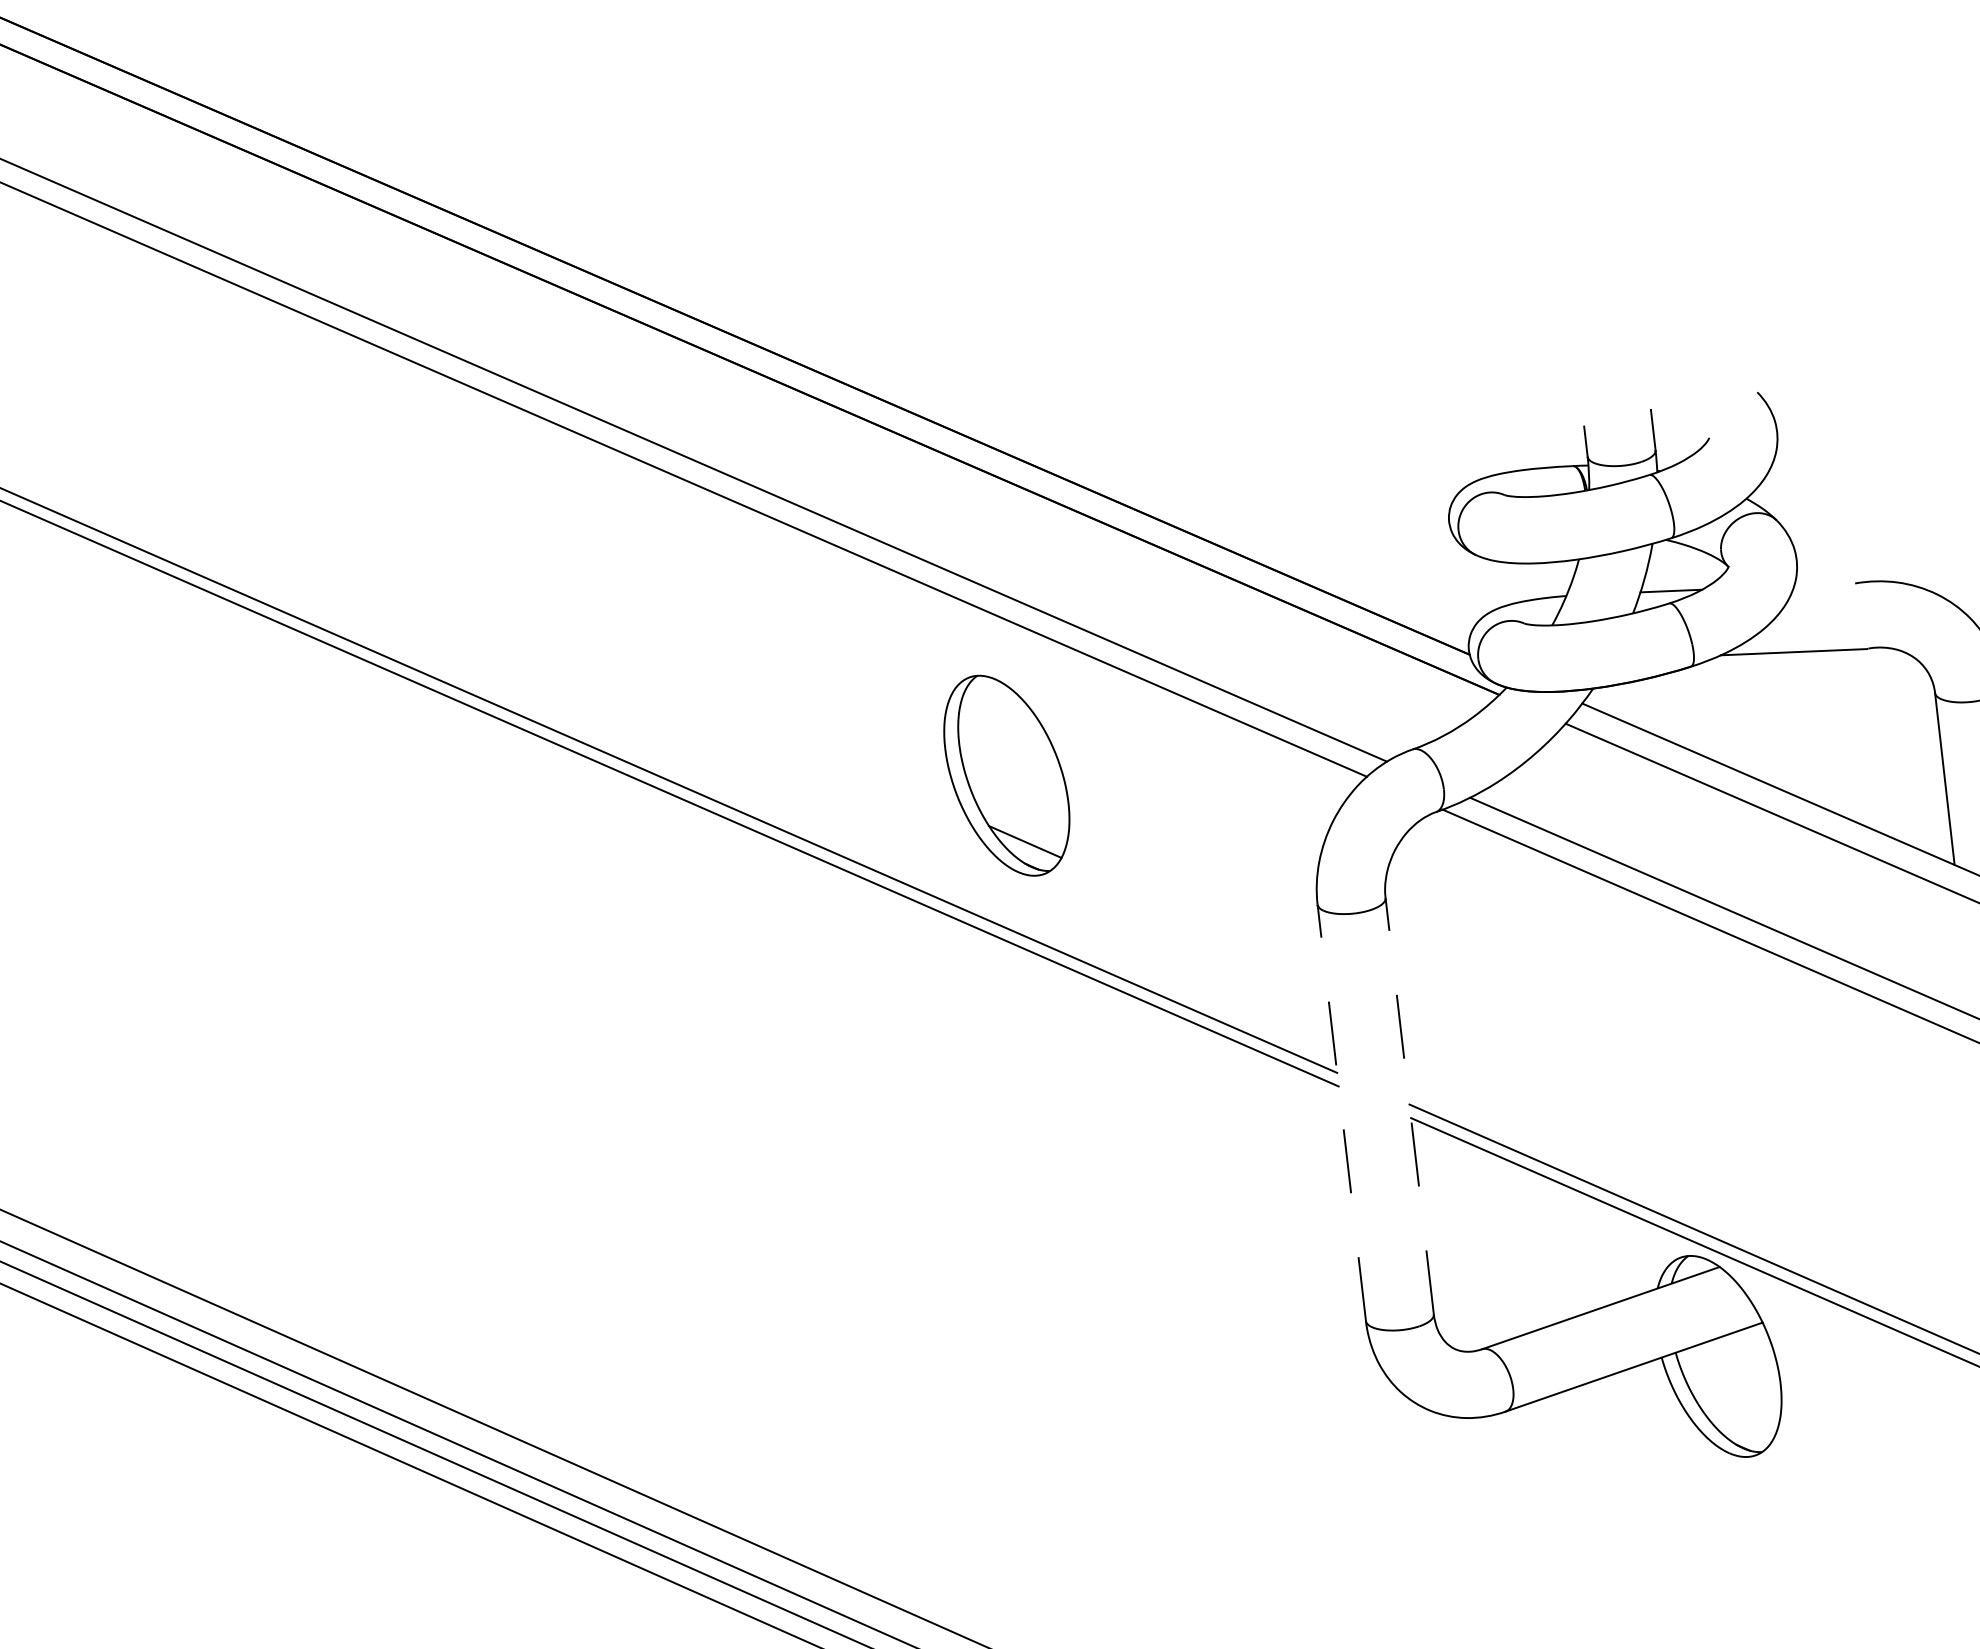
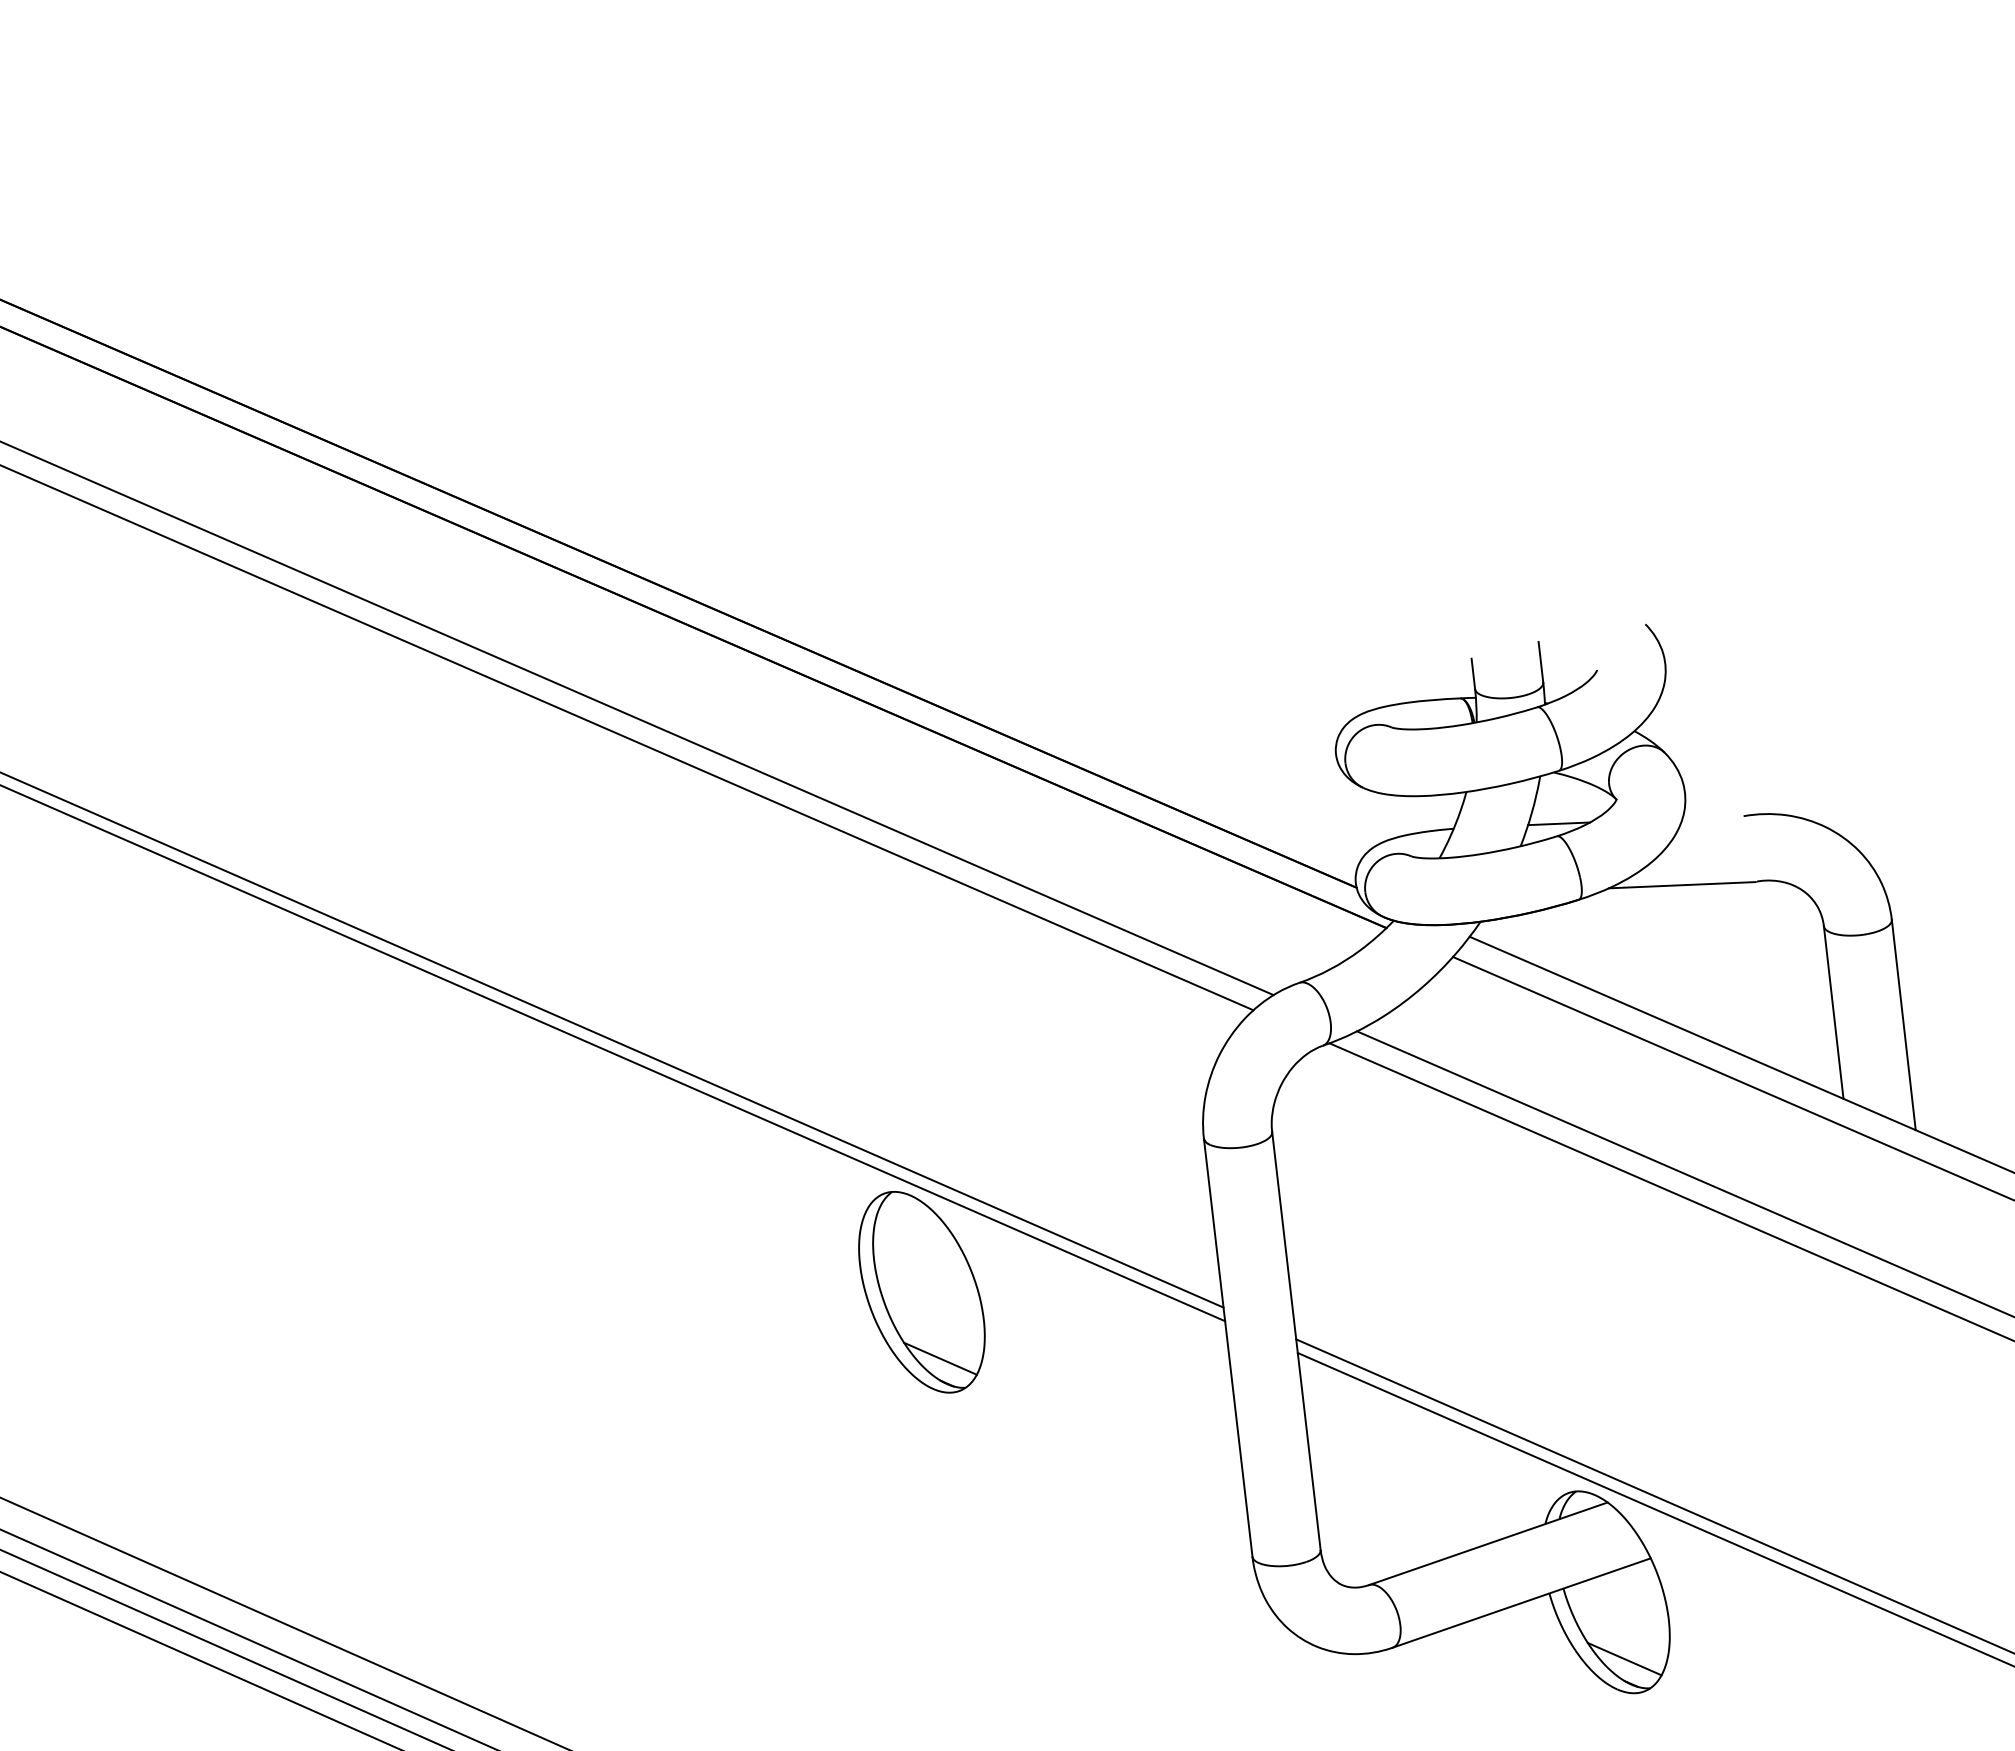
part: (1006, 775) -> (921, 1292), moved
line: (1409, 1105) -> (1296, 1340), dashed -> solid
line: (1342, 1112) -> (1228, 1347), dashed -> solid
line: (1736, 1422) -> (1624, 1658), added

